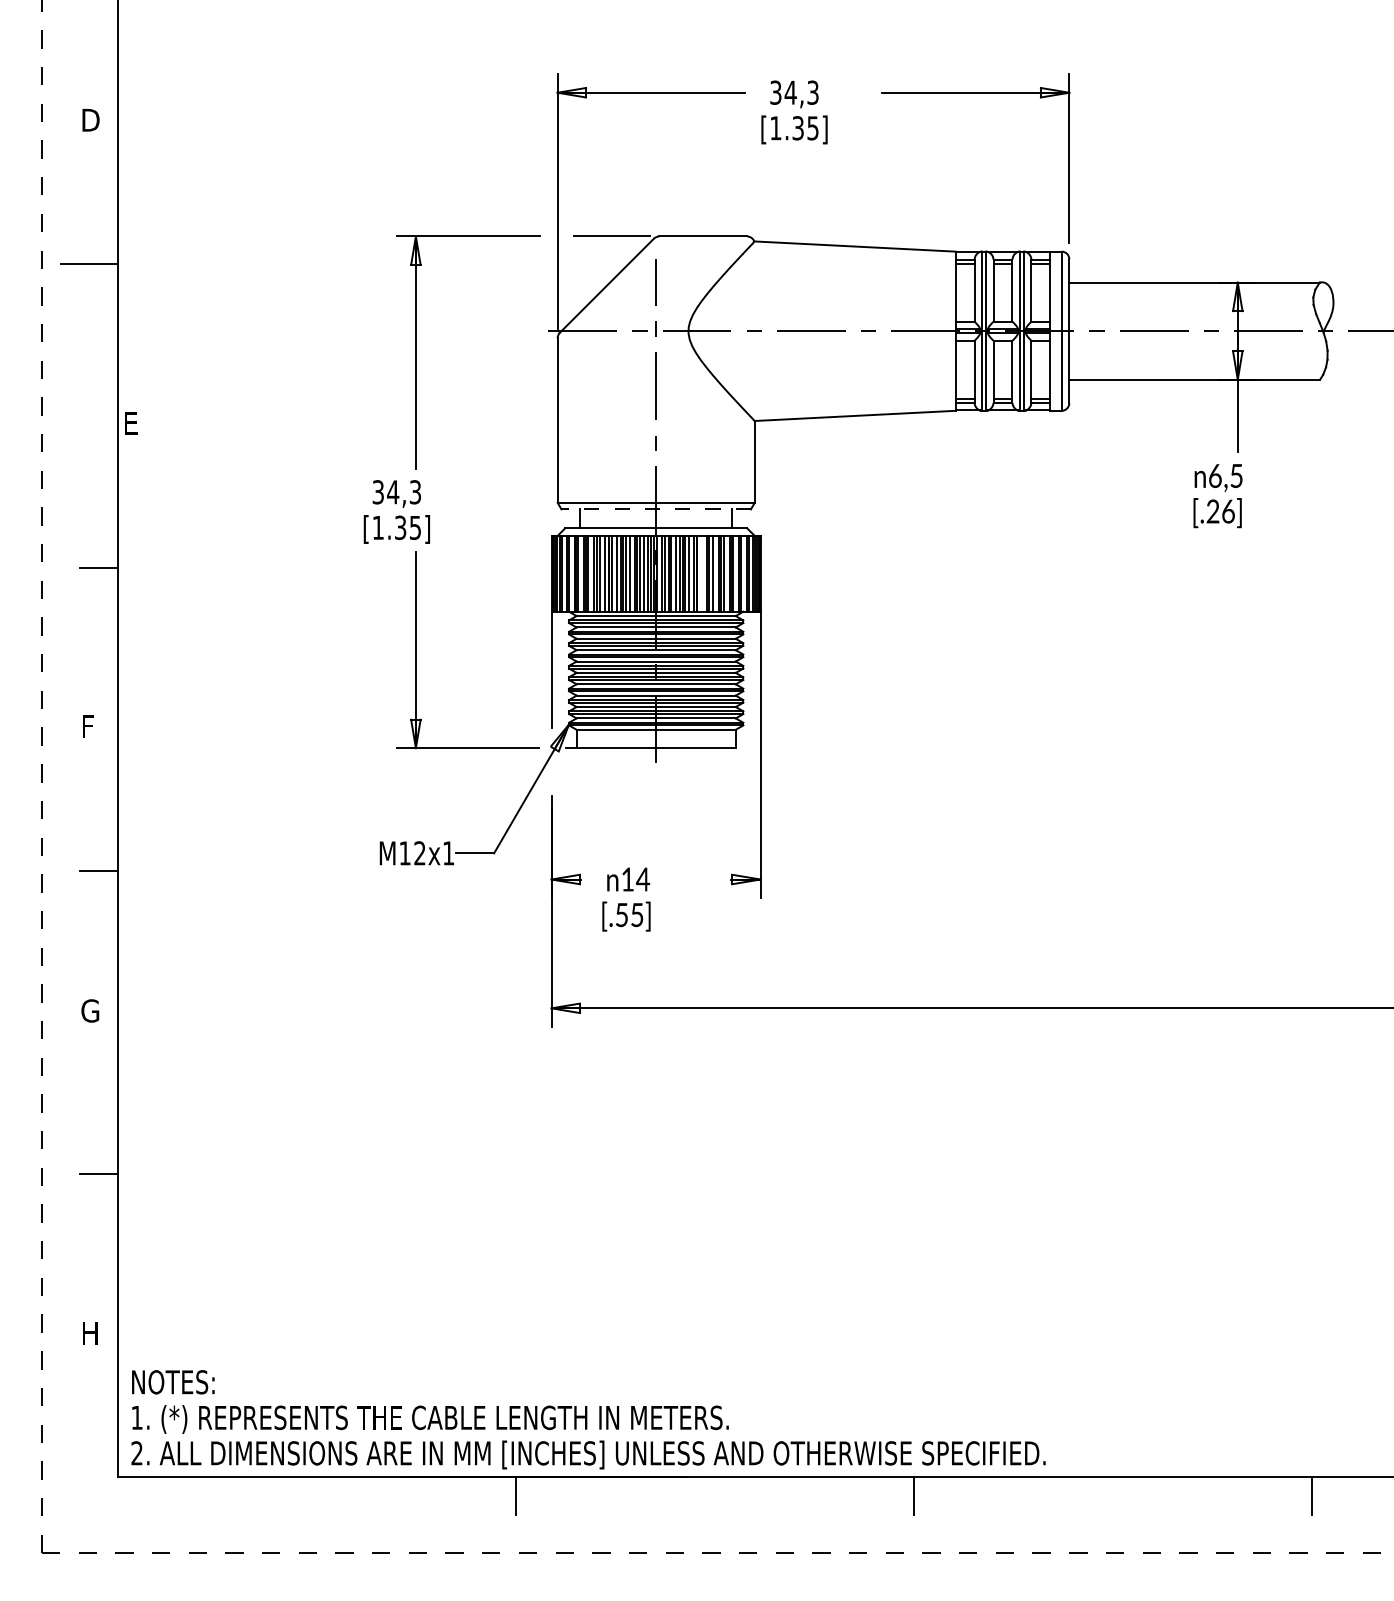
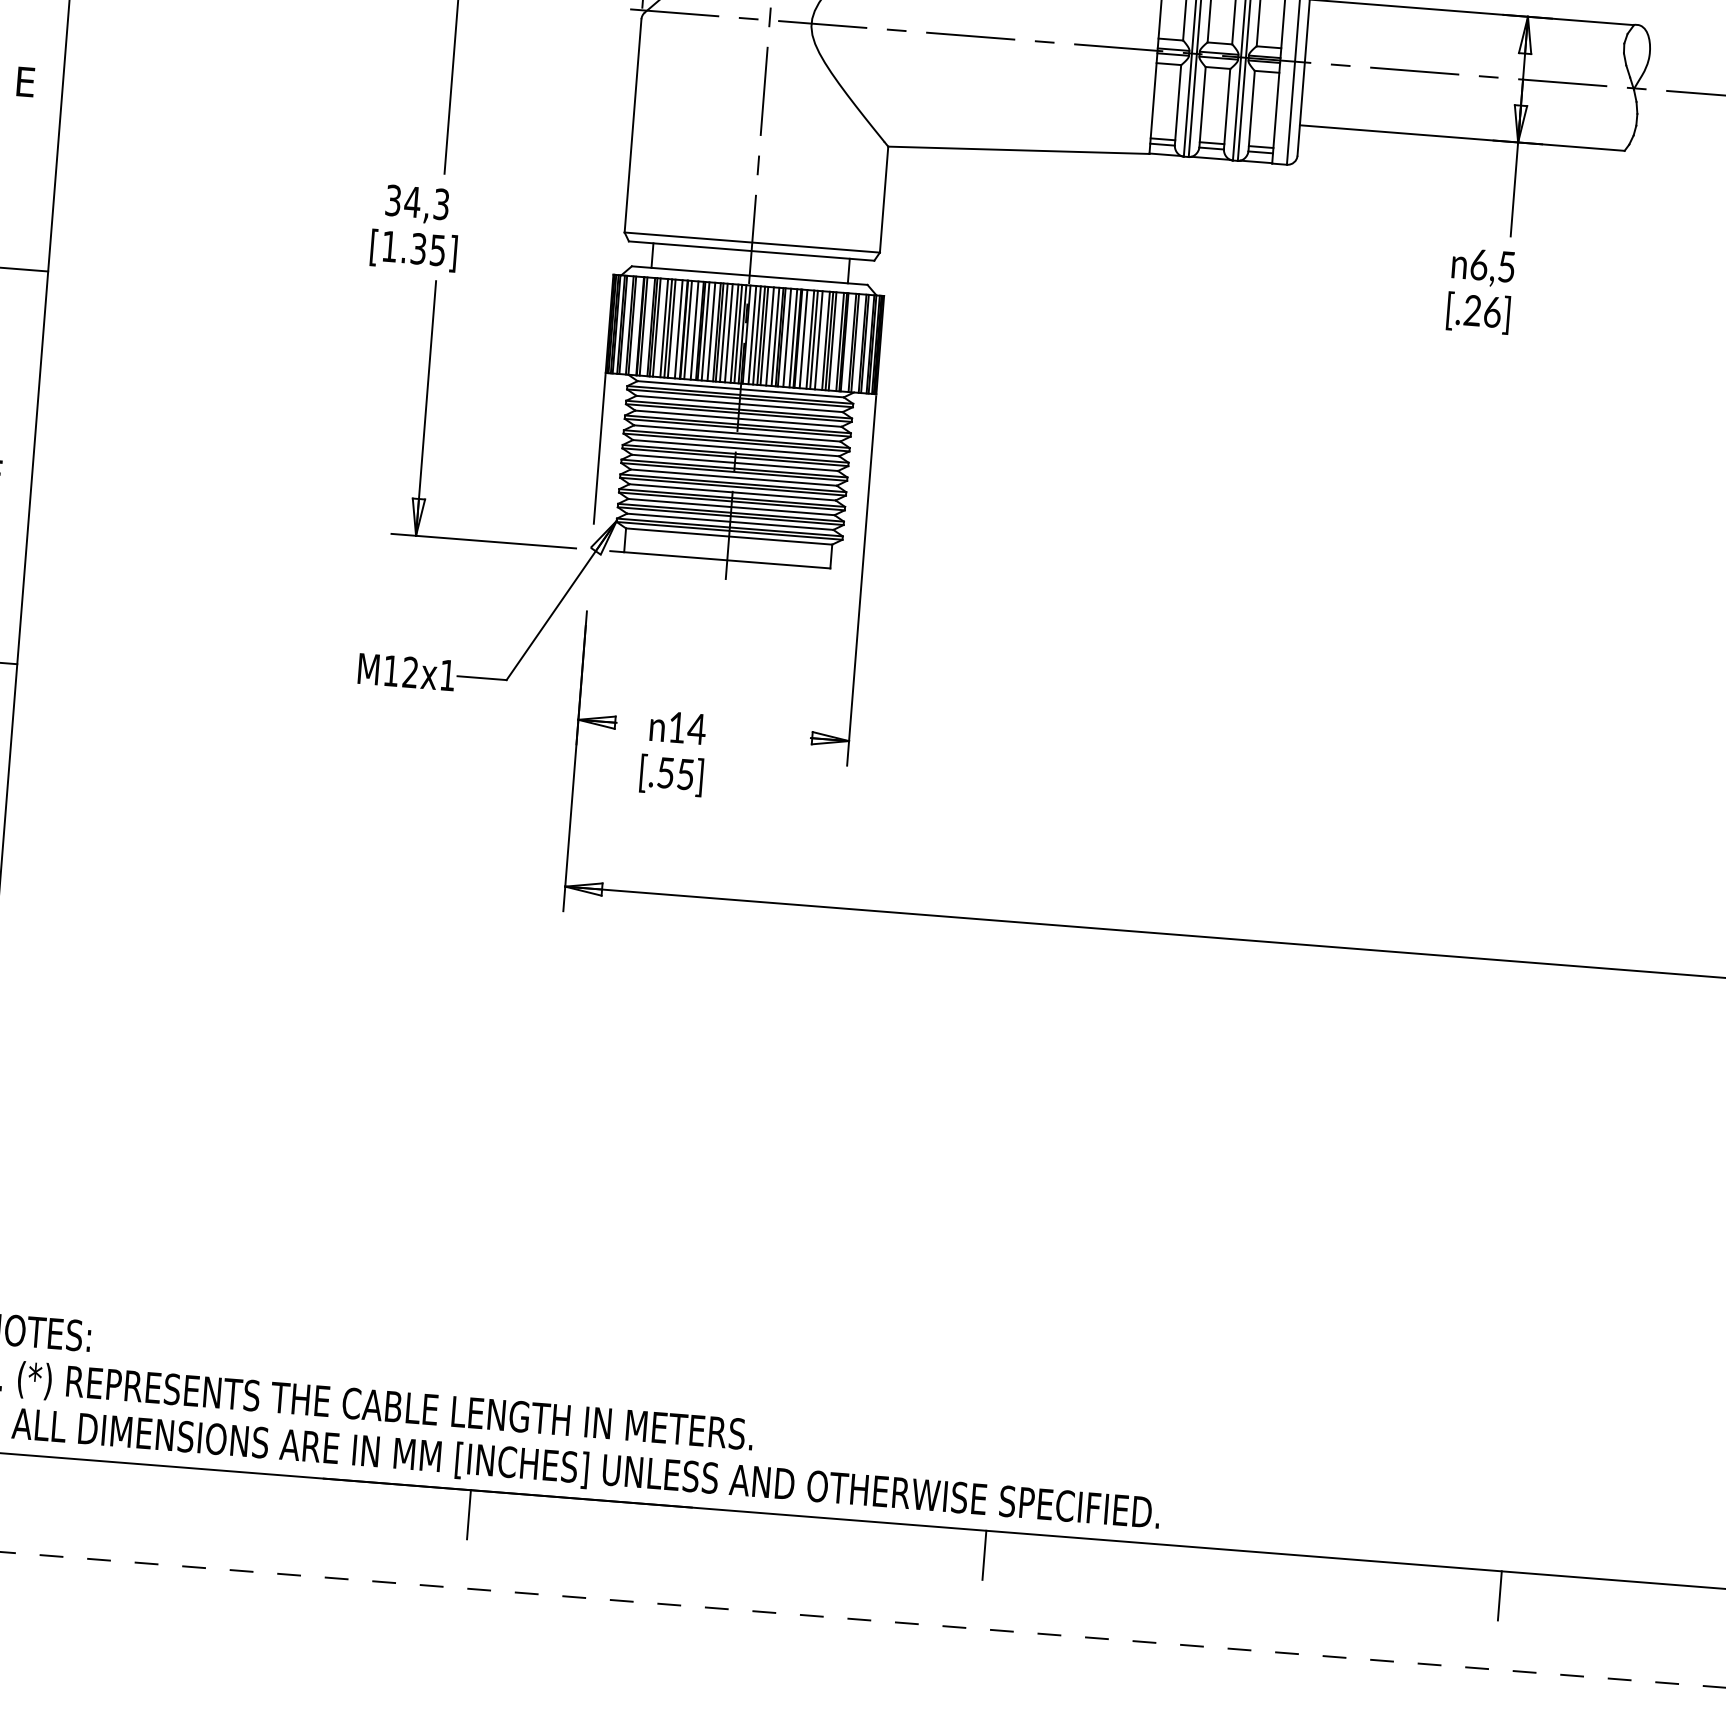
text: (131, 423) -> (26, 82), moved
line: (656, 509) -> (751, 251), dashed -> solid
line: (701, 573) -> (803, 338), added

